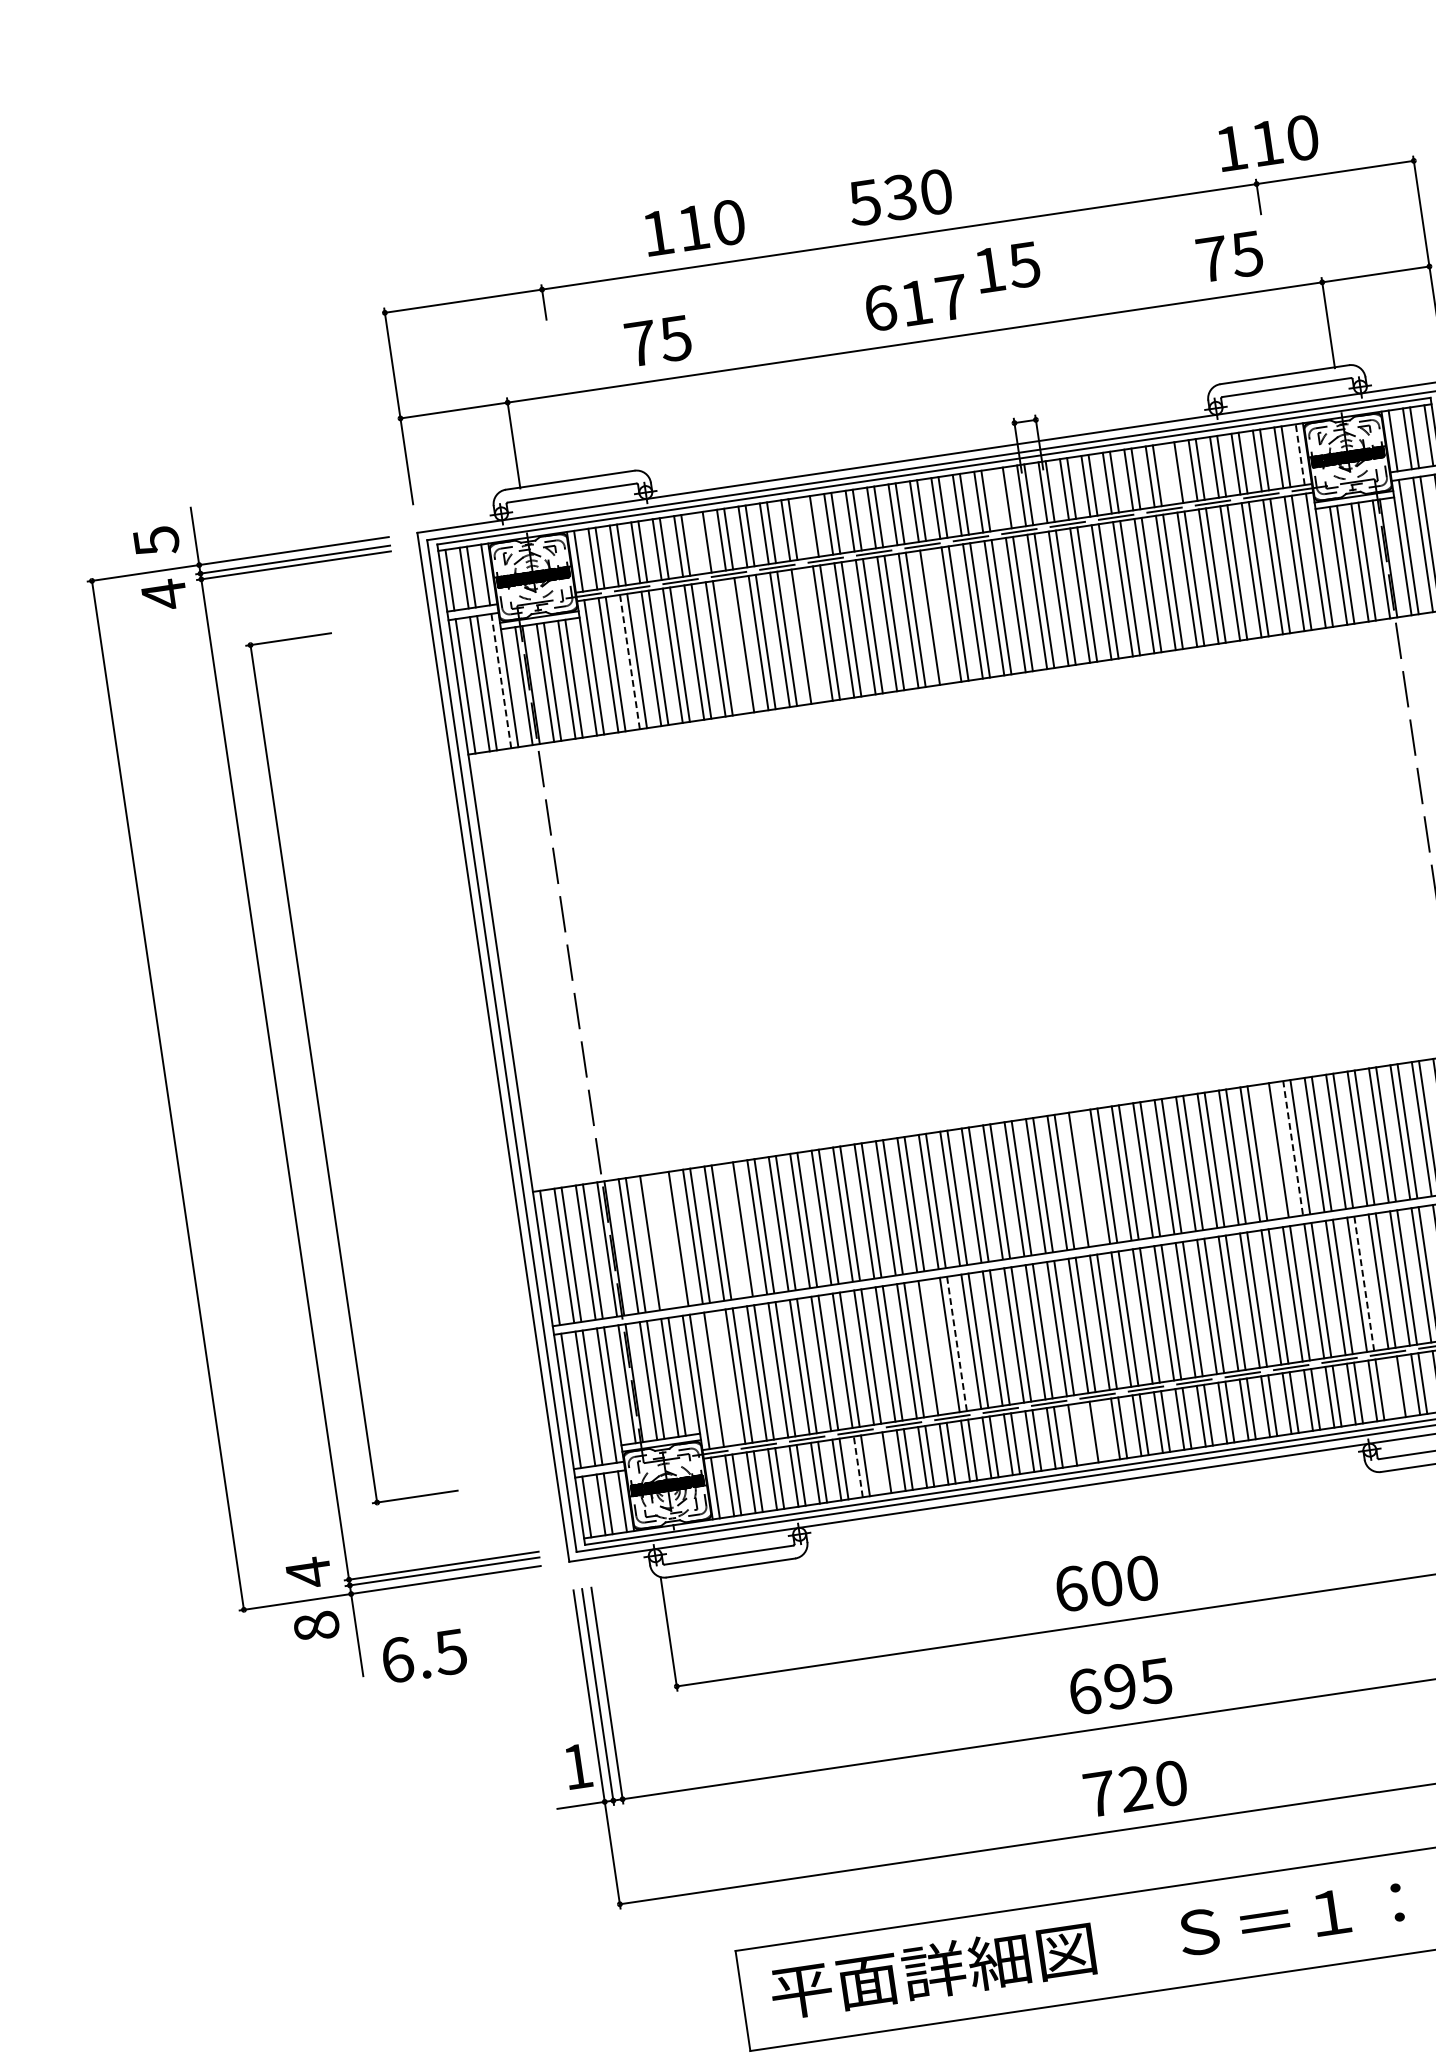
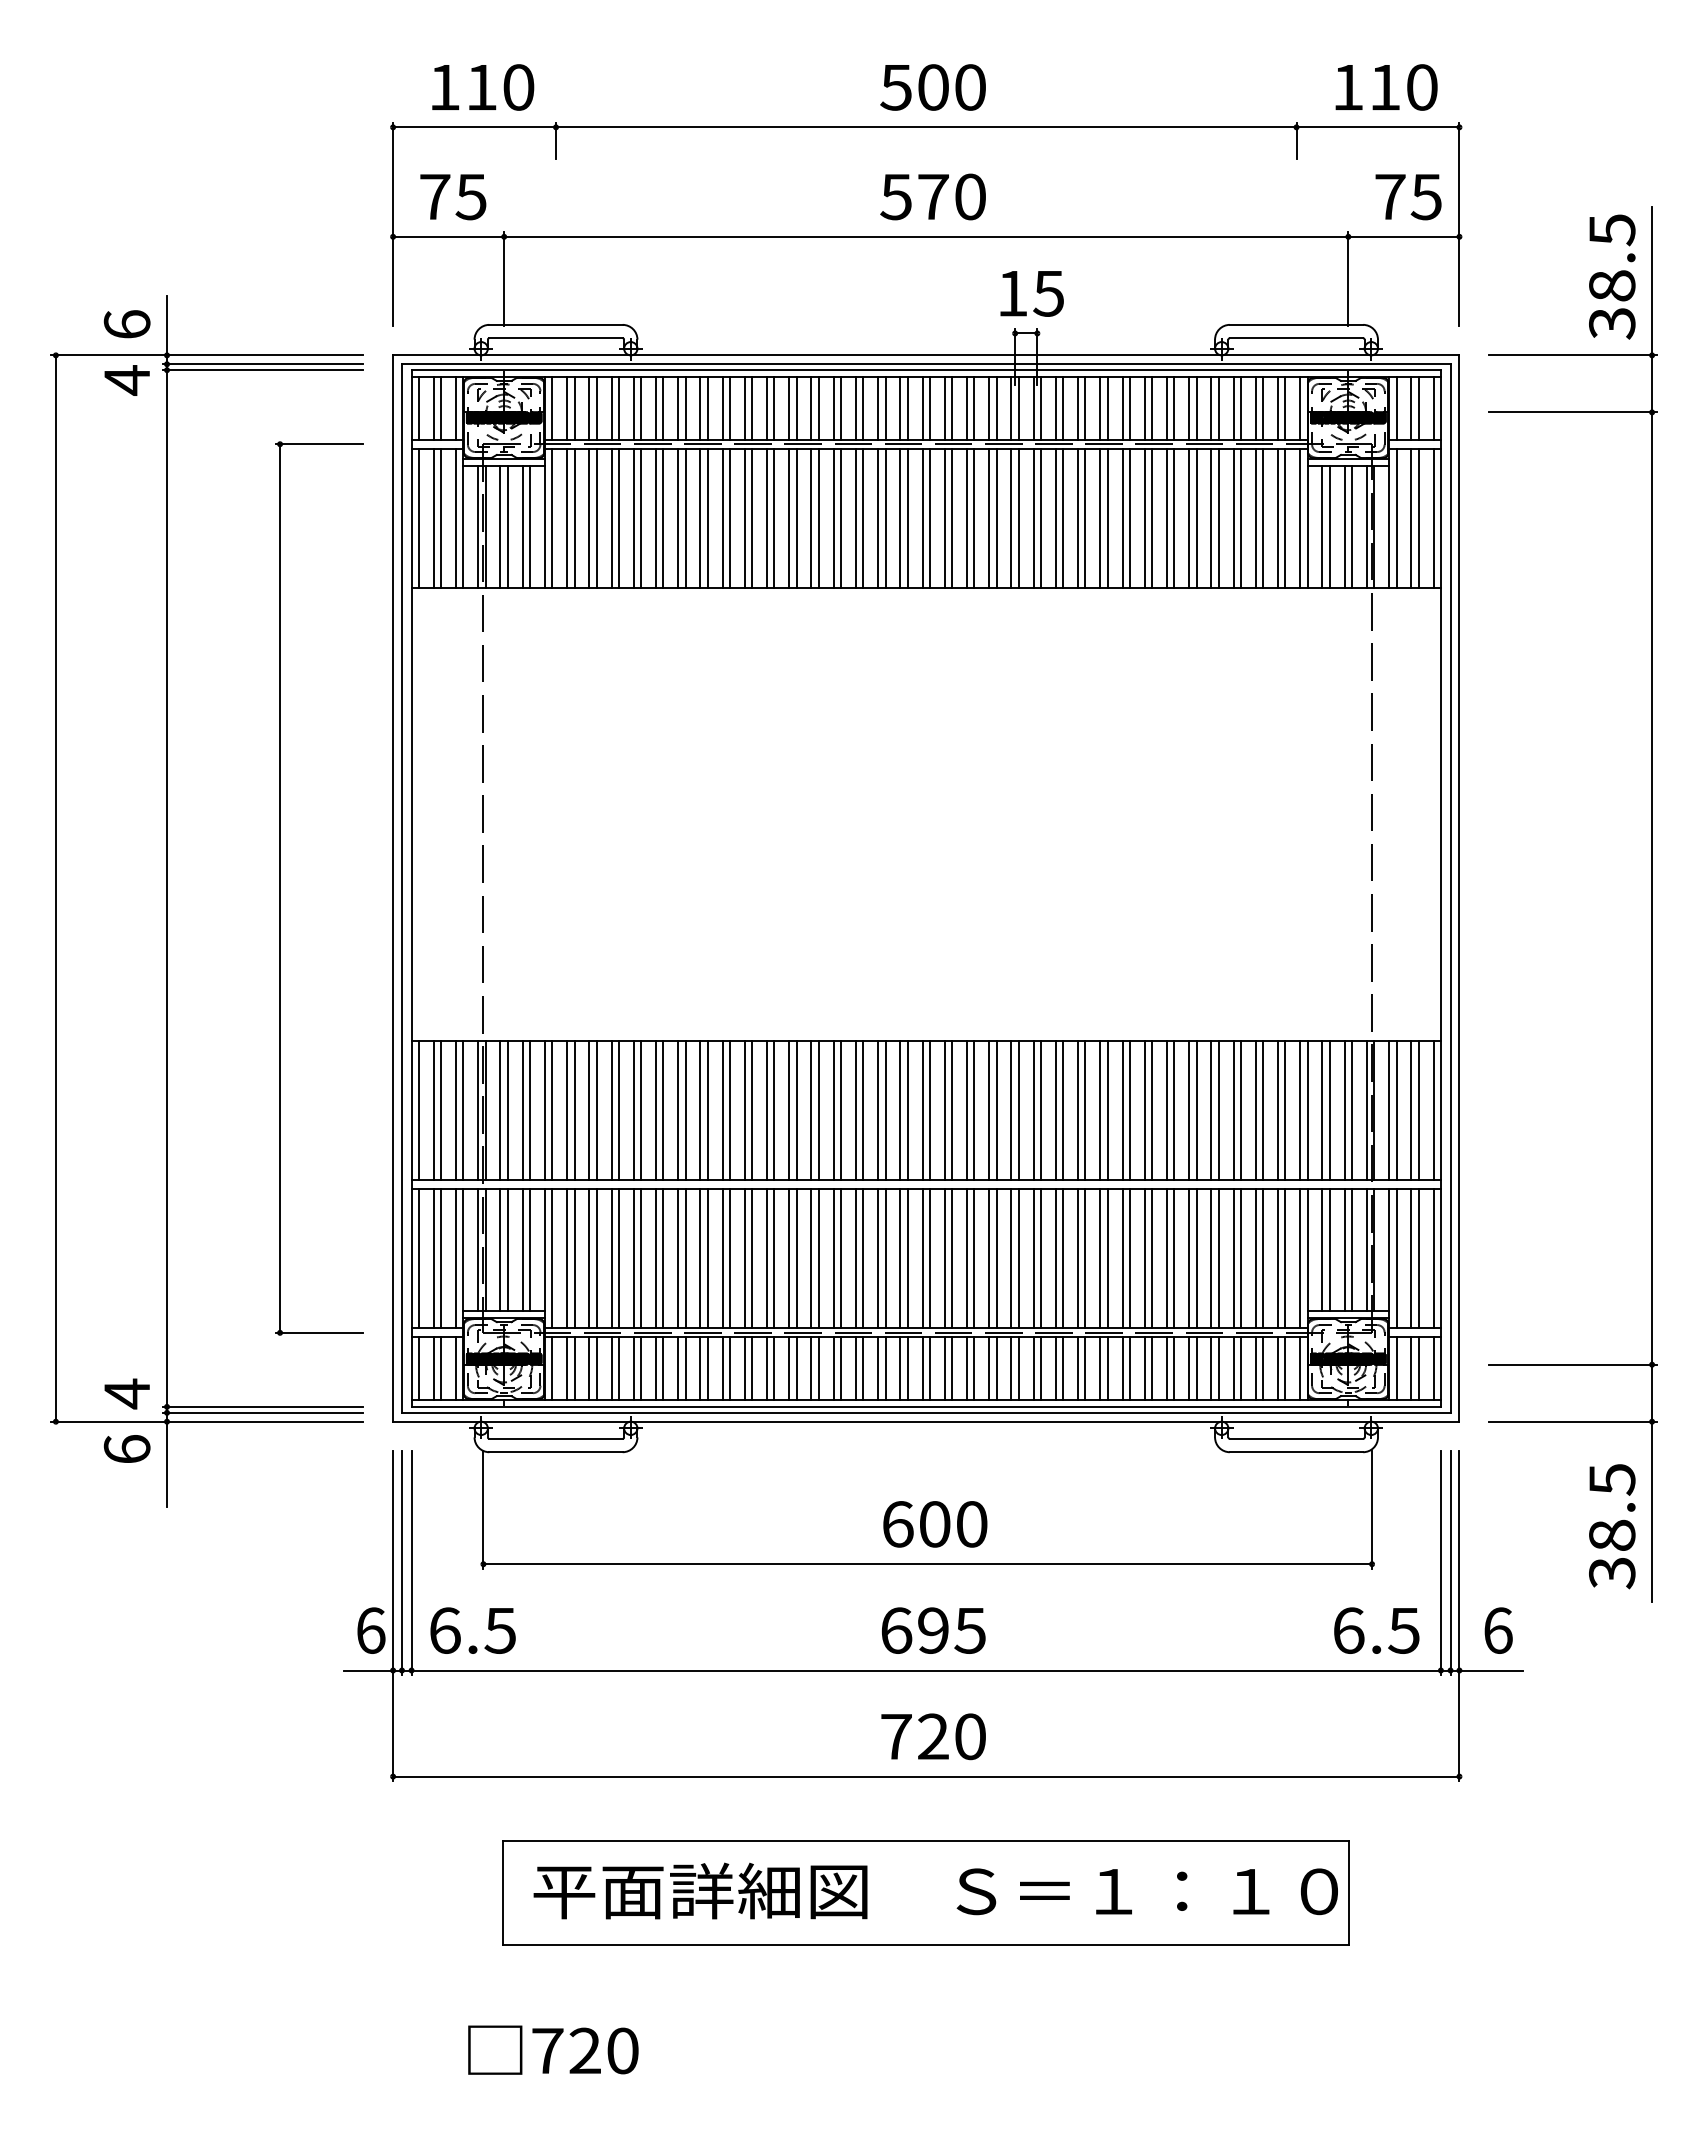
text: (1268, 143) -> (1386, 87), moved
text: (899, 197) -> (932, 87), 530 -> 500
text: (695, 227) -> (483, 87), moved
text: (1229, 257) -> (1408, 197), moved
text: (1007, 267) -> (1031, 293), moved
text: (915, 302) -> (932, 196), 617 -> 570
text: (658, 341) -> (453, 197), moved
line: (1300, 453) -> (1300, 407), dashed -> solid
line: (1171, 472) -> (1166, 407), added
line: (1000, 498) -> (989, 407), added
line: (807, 526) -> (789, 407), added
text: (155, 541) -> (126, 324), 5 -> 6
line: (700, 542) -> (678, 407), added
line: (936, 616) -> (907, 517), added
line: (808, 634) -> (774, 517), added
line: (737, 645) -> (700, 517), added
line: (630, 662) -> (589, 518), dashed -> solid
line: (501, 681) -> (456, 518), dashed -> solid
part: (314, 1073) -> (280, 888), moved
line: (1293, 1147) -> (1189, 1109), dashed -> solid
line: (1271, 1151) -> (1166, 1110), added
line: (1085, 1178) -> (974, 1110), added
line: (735, 1230) -> (611, 1110), added
line: (671, 1239) -> (544, 1110), added
line: (657, 1241) -> (530, 1110), added
line: (1363, 1283) -> (1240, 1258), dashed -> solid
line: (956, 1343) -> (818, 1258), dashed -> solid
line: (935, 1346) -> (796, 1258), added
line: (721, 1378) -> (574, 1258), added
line: (1393, 1387) -> (1255, 1368), added
line: (1101, 1430) -> (952, 1368), added
line: (1079, 1434) -> (929, 1368), added
line: (879, 1463) -> (722, 1368), added
line: (858, 1466) -> (700, 1368), dashed -> solid
text: (316, 1626) -> (126, 1449), 8 -> 6
text: (423, 1656) -> (472, 1630), moved
text: (578, 1766) -> (371, 1630), 1 -> 6

